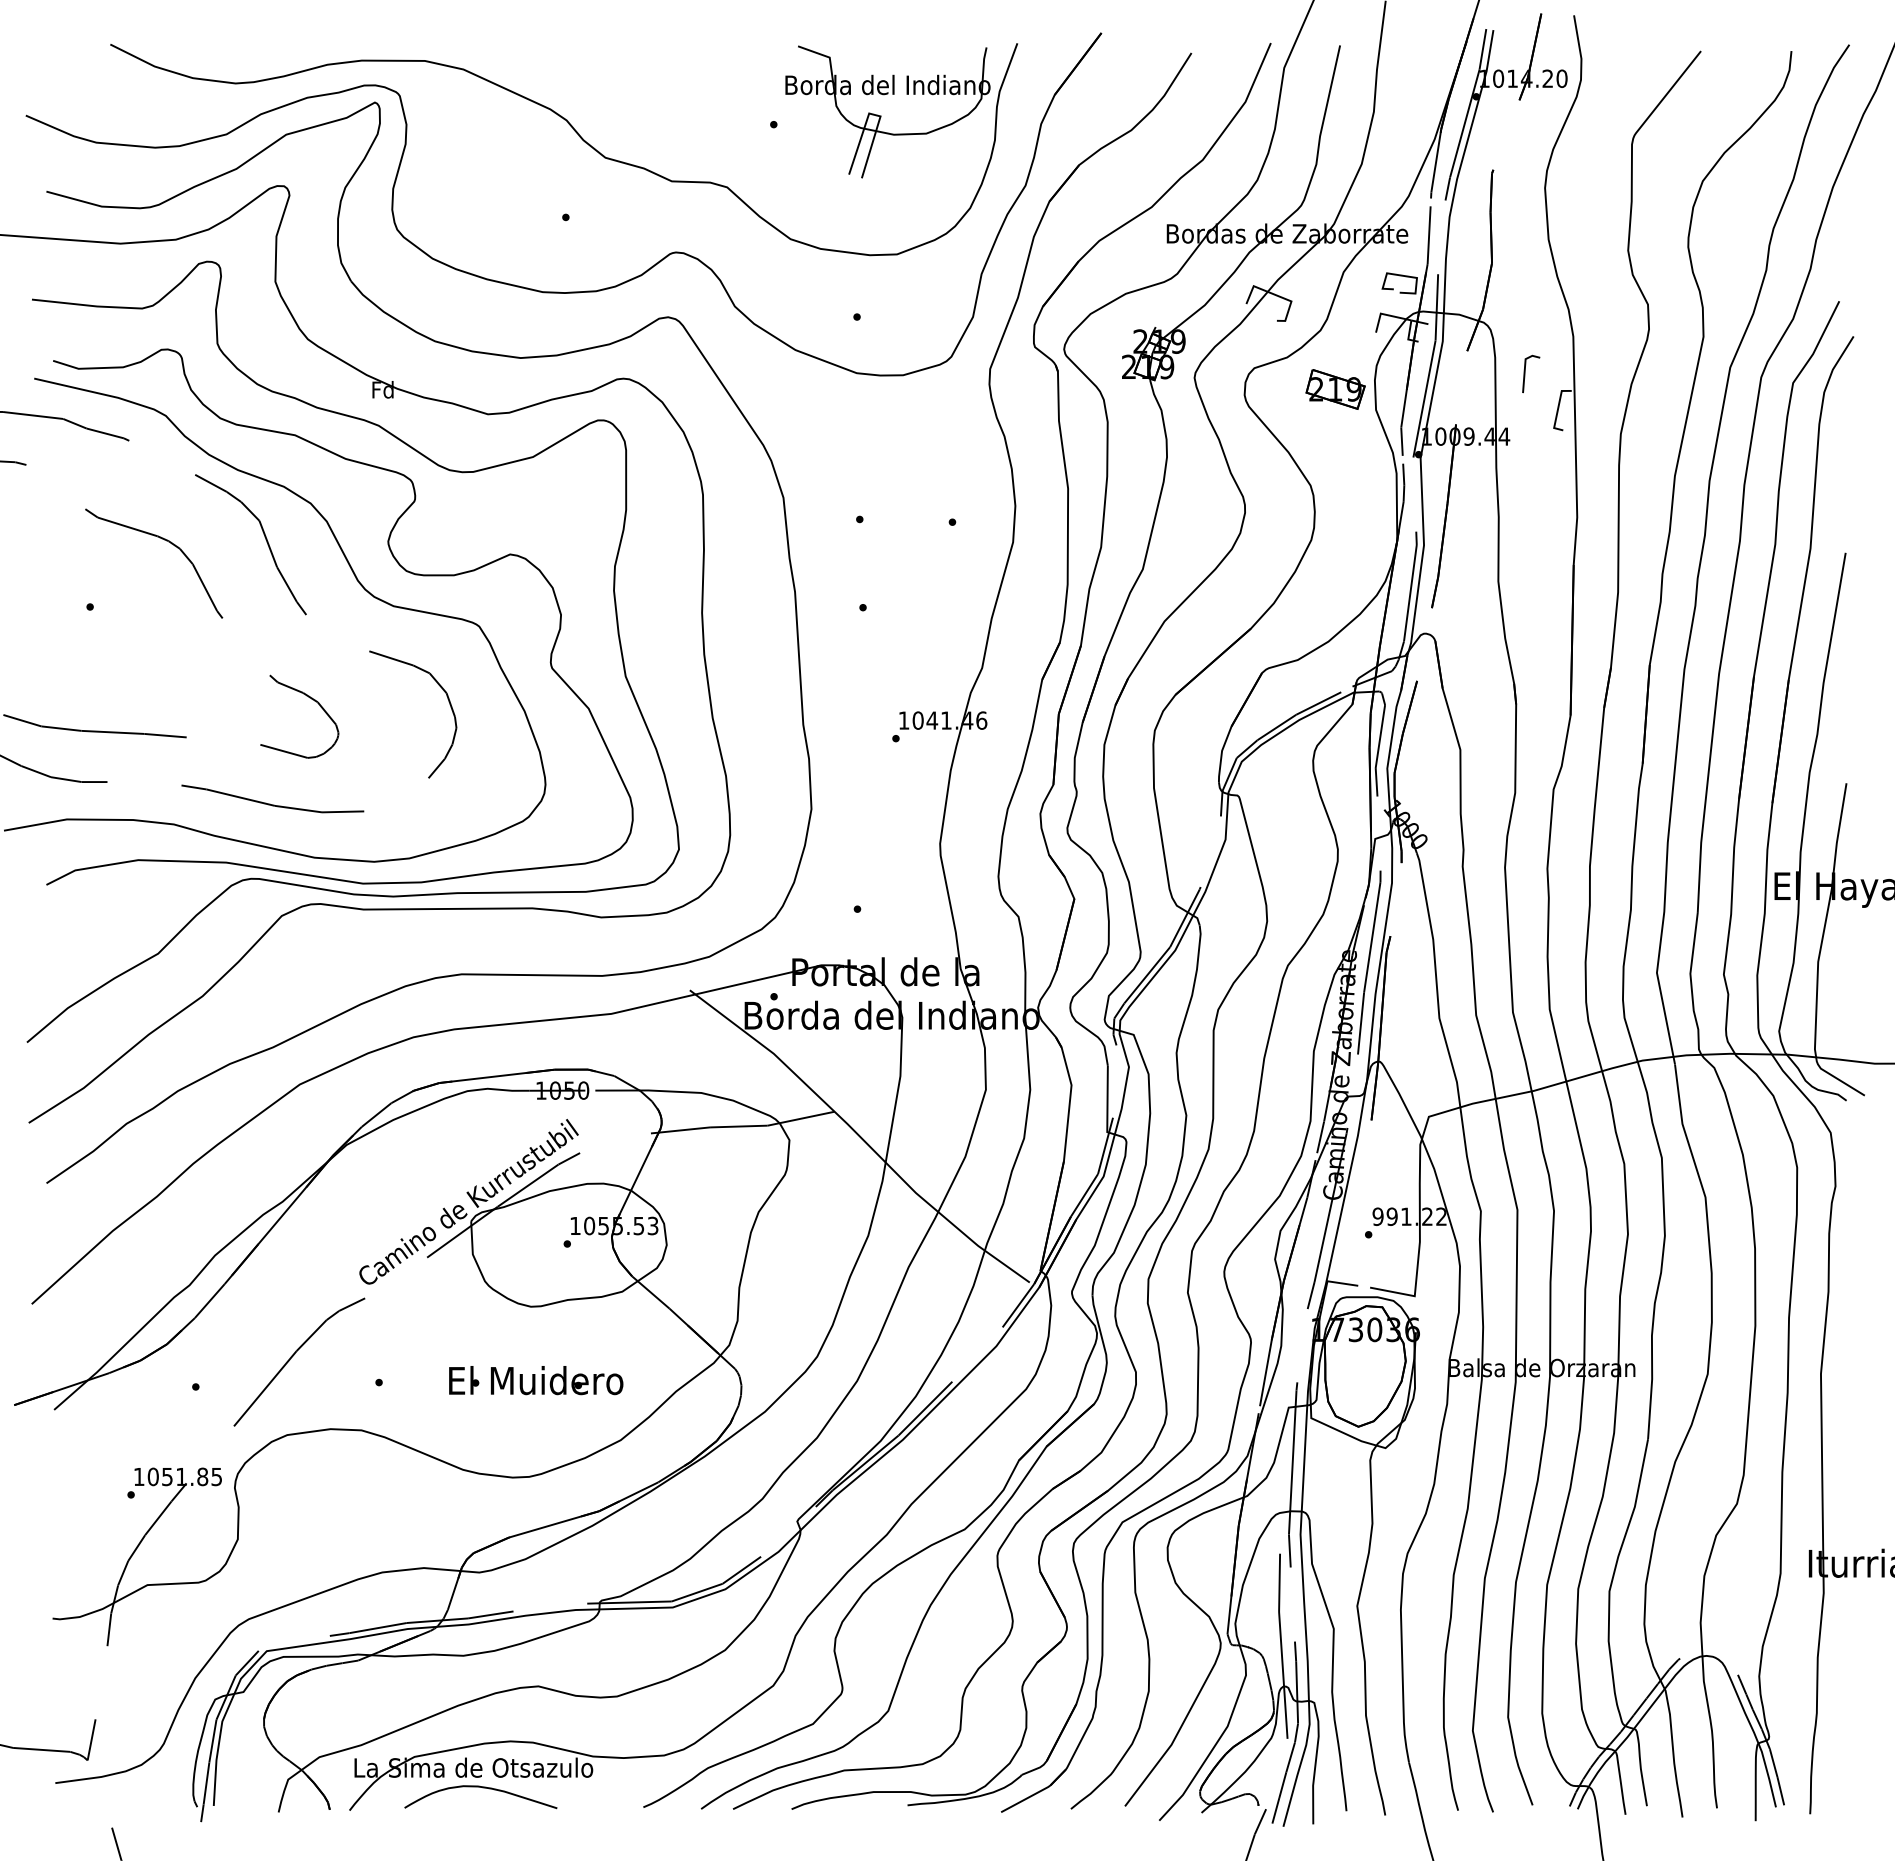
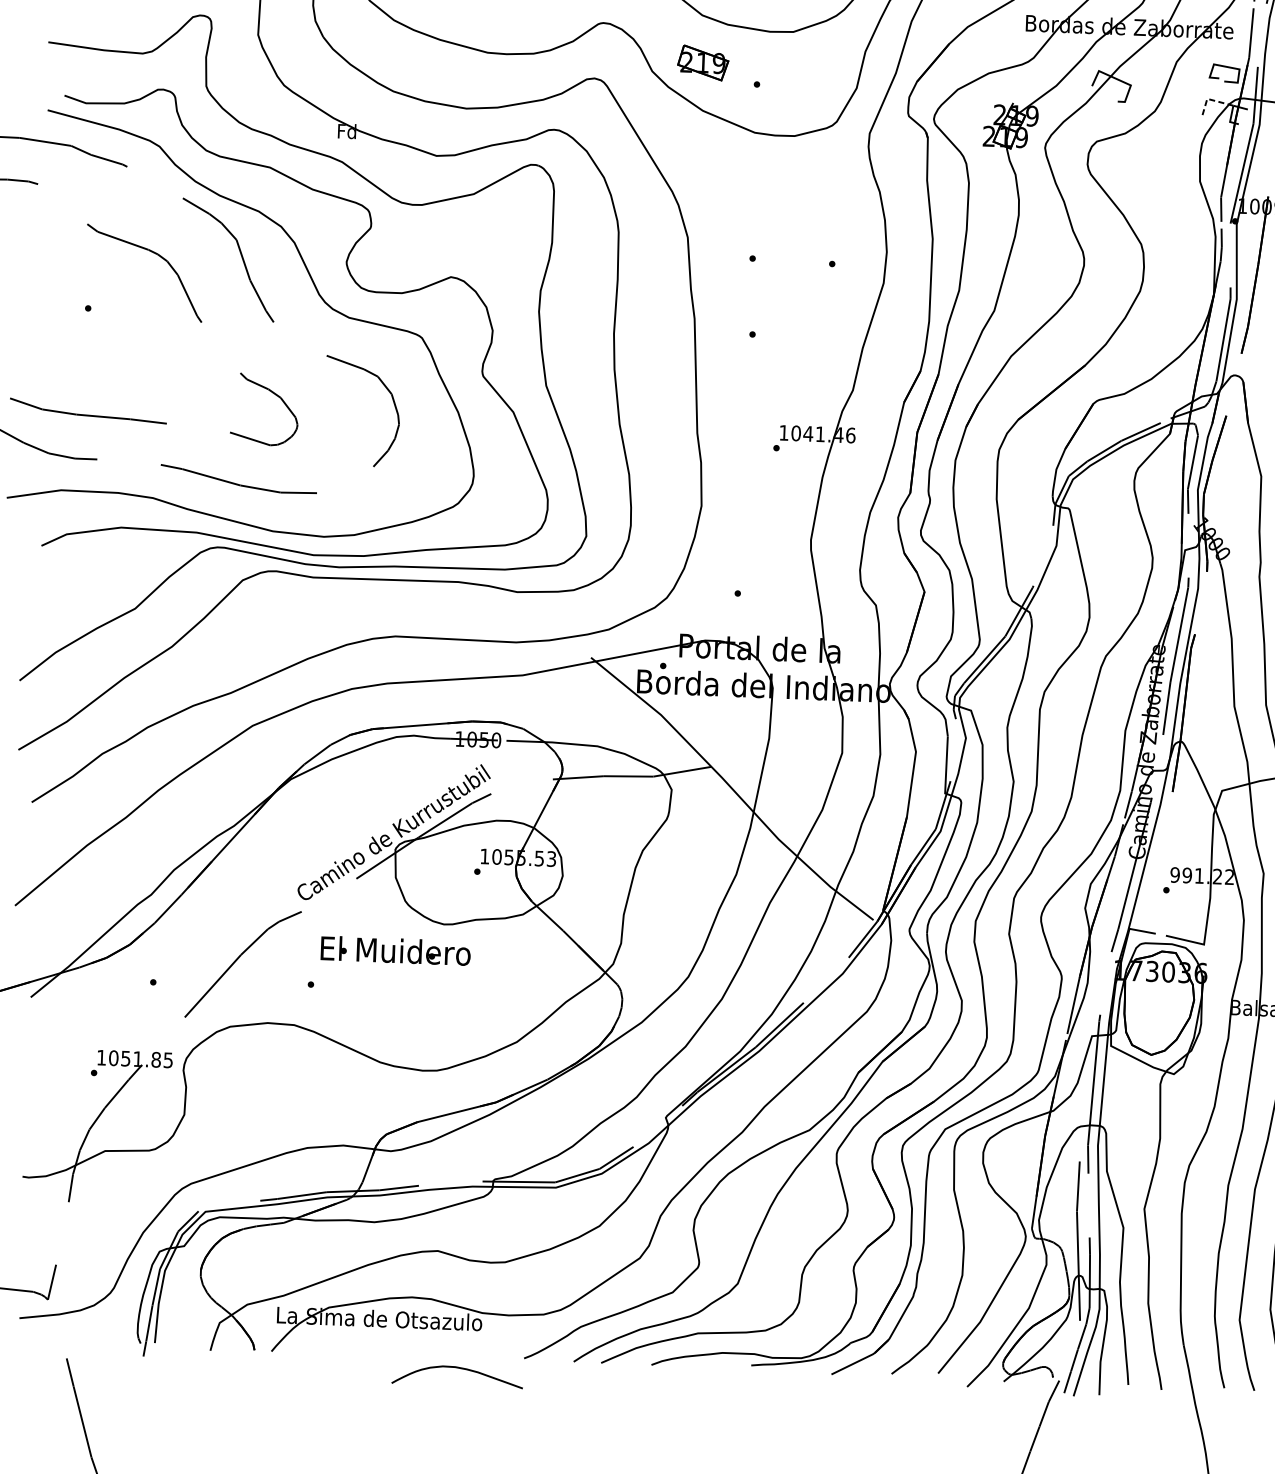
line: (1386, 314) -> (1212, 99), solid -> dashed
part: (1335, 389) -> (703, 63), moved
text: (536, 1380) -> (396, 950), moved
curve: (482, 1788) -> (459, 1369), moved

